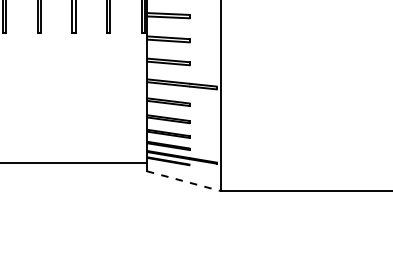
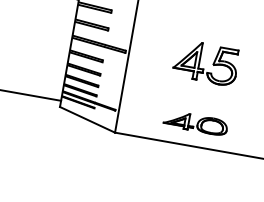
part: (311, 83) -> (199, 61), added
part: (320, 161) -> (196, 123), added
line: (184, 181) -> (87, 120), dashed -> solid

